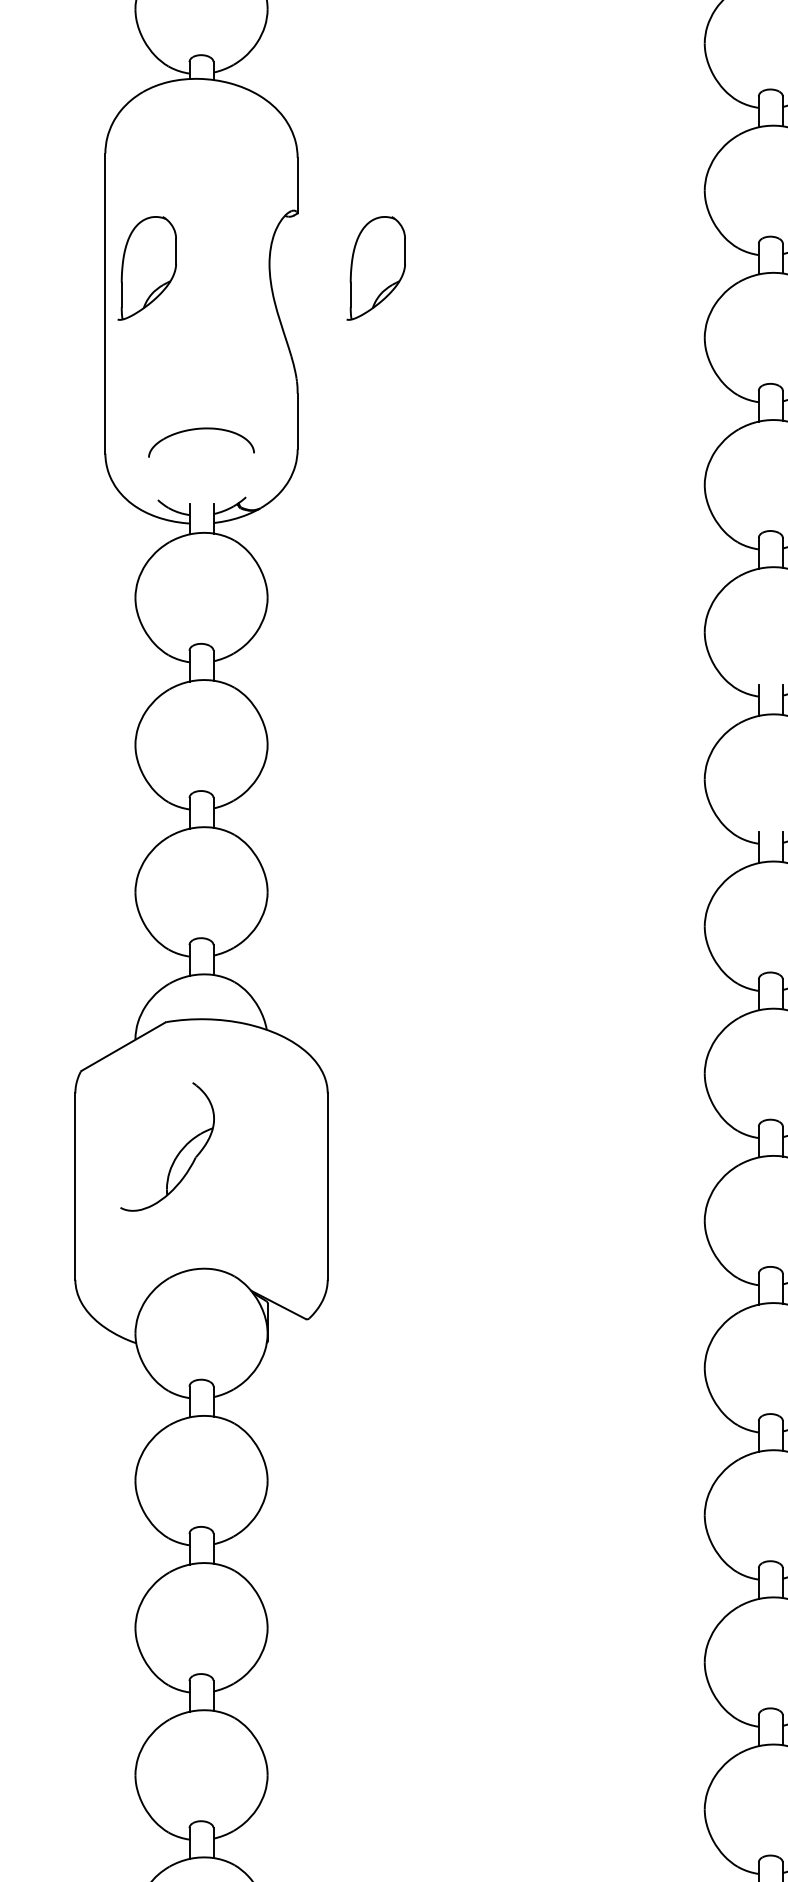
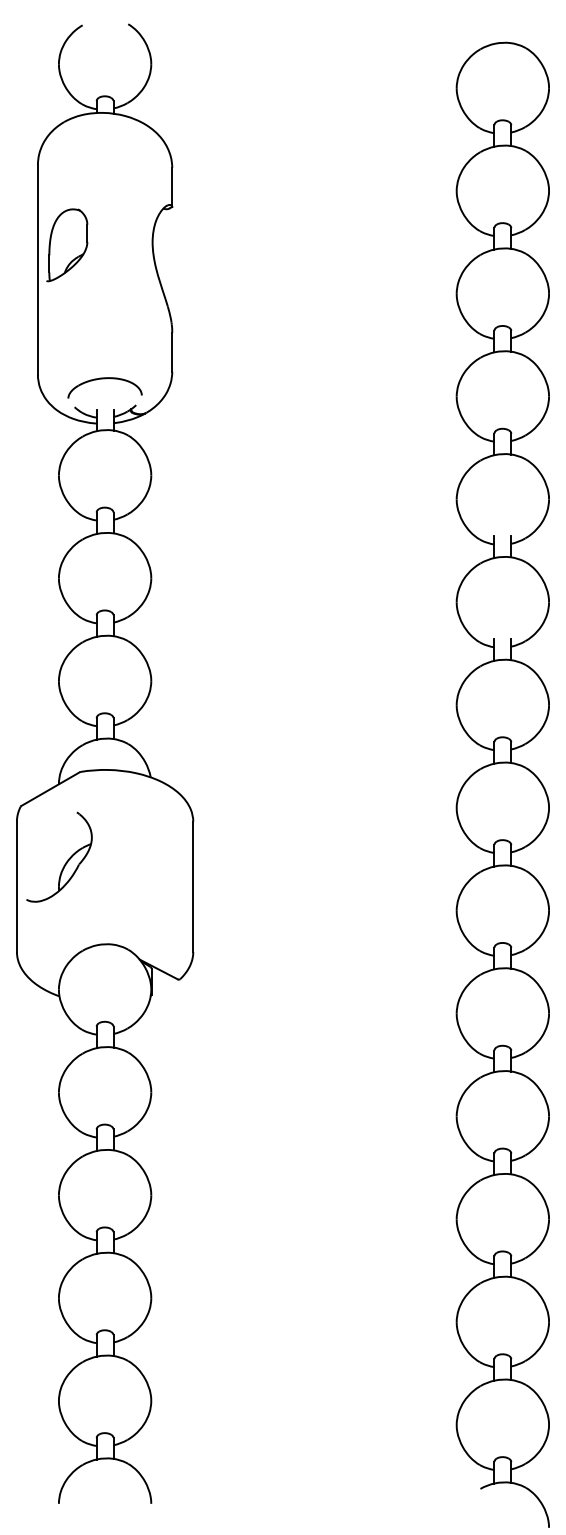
part: (376, 268) -> (227, 245), removed
part: (200, 430) -> (104, 379), moved
part: (176, 1154) -> (65, 862), moved

